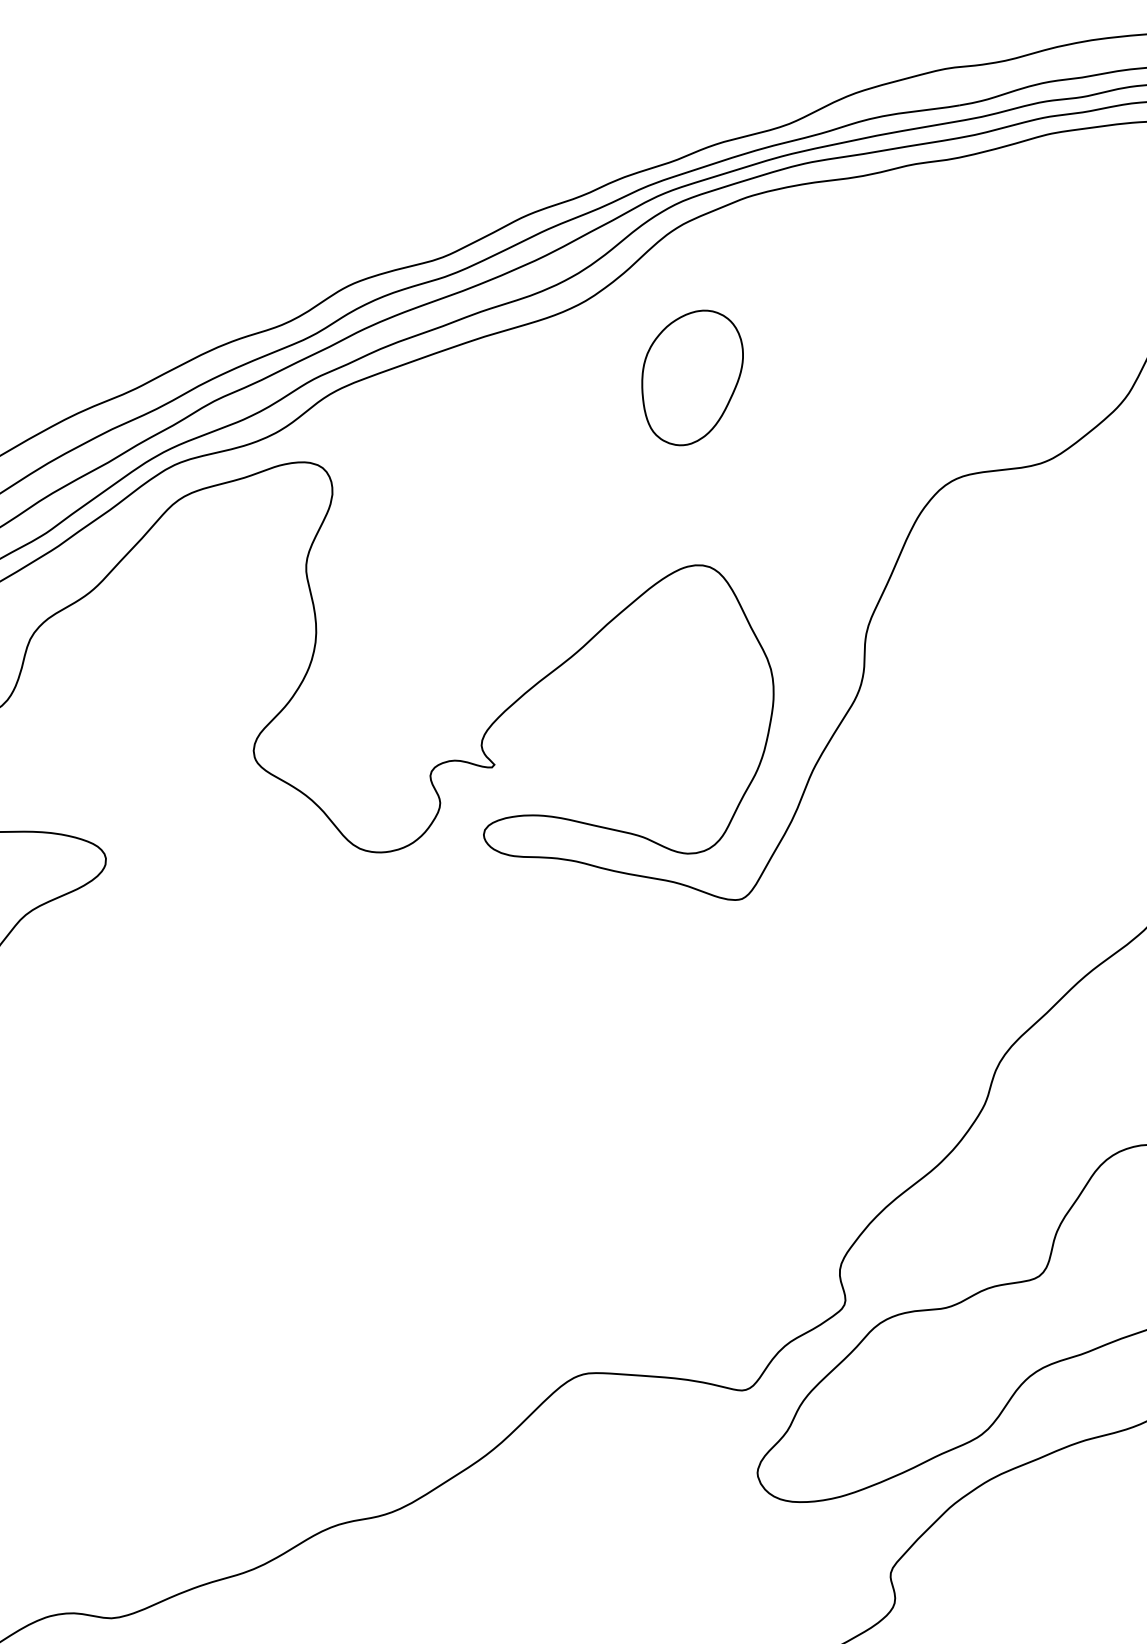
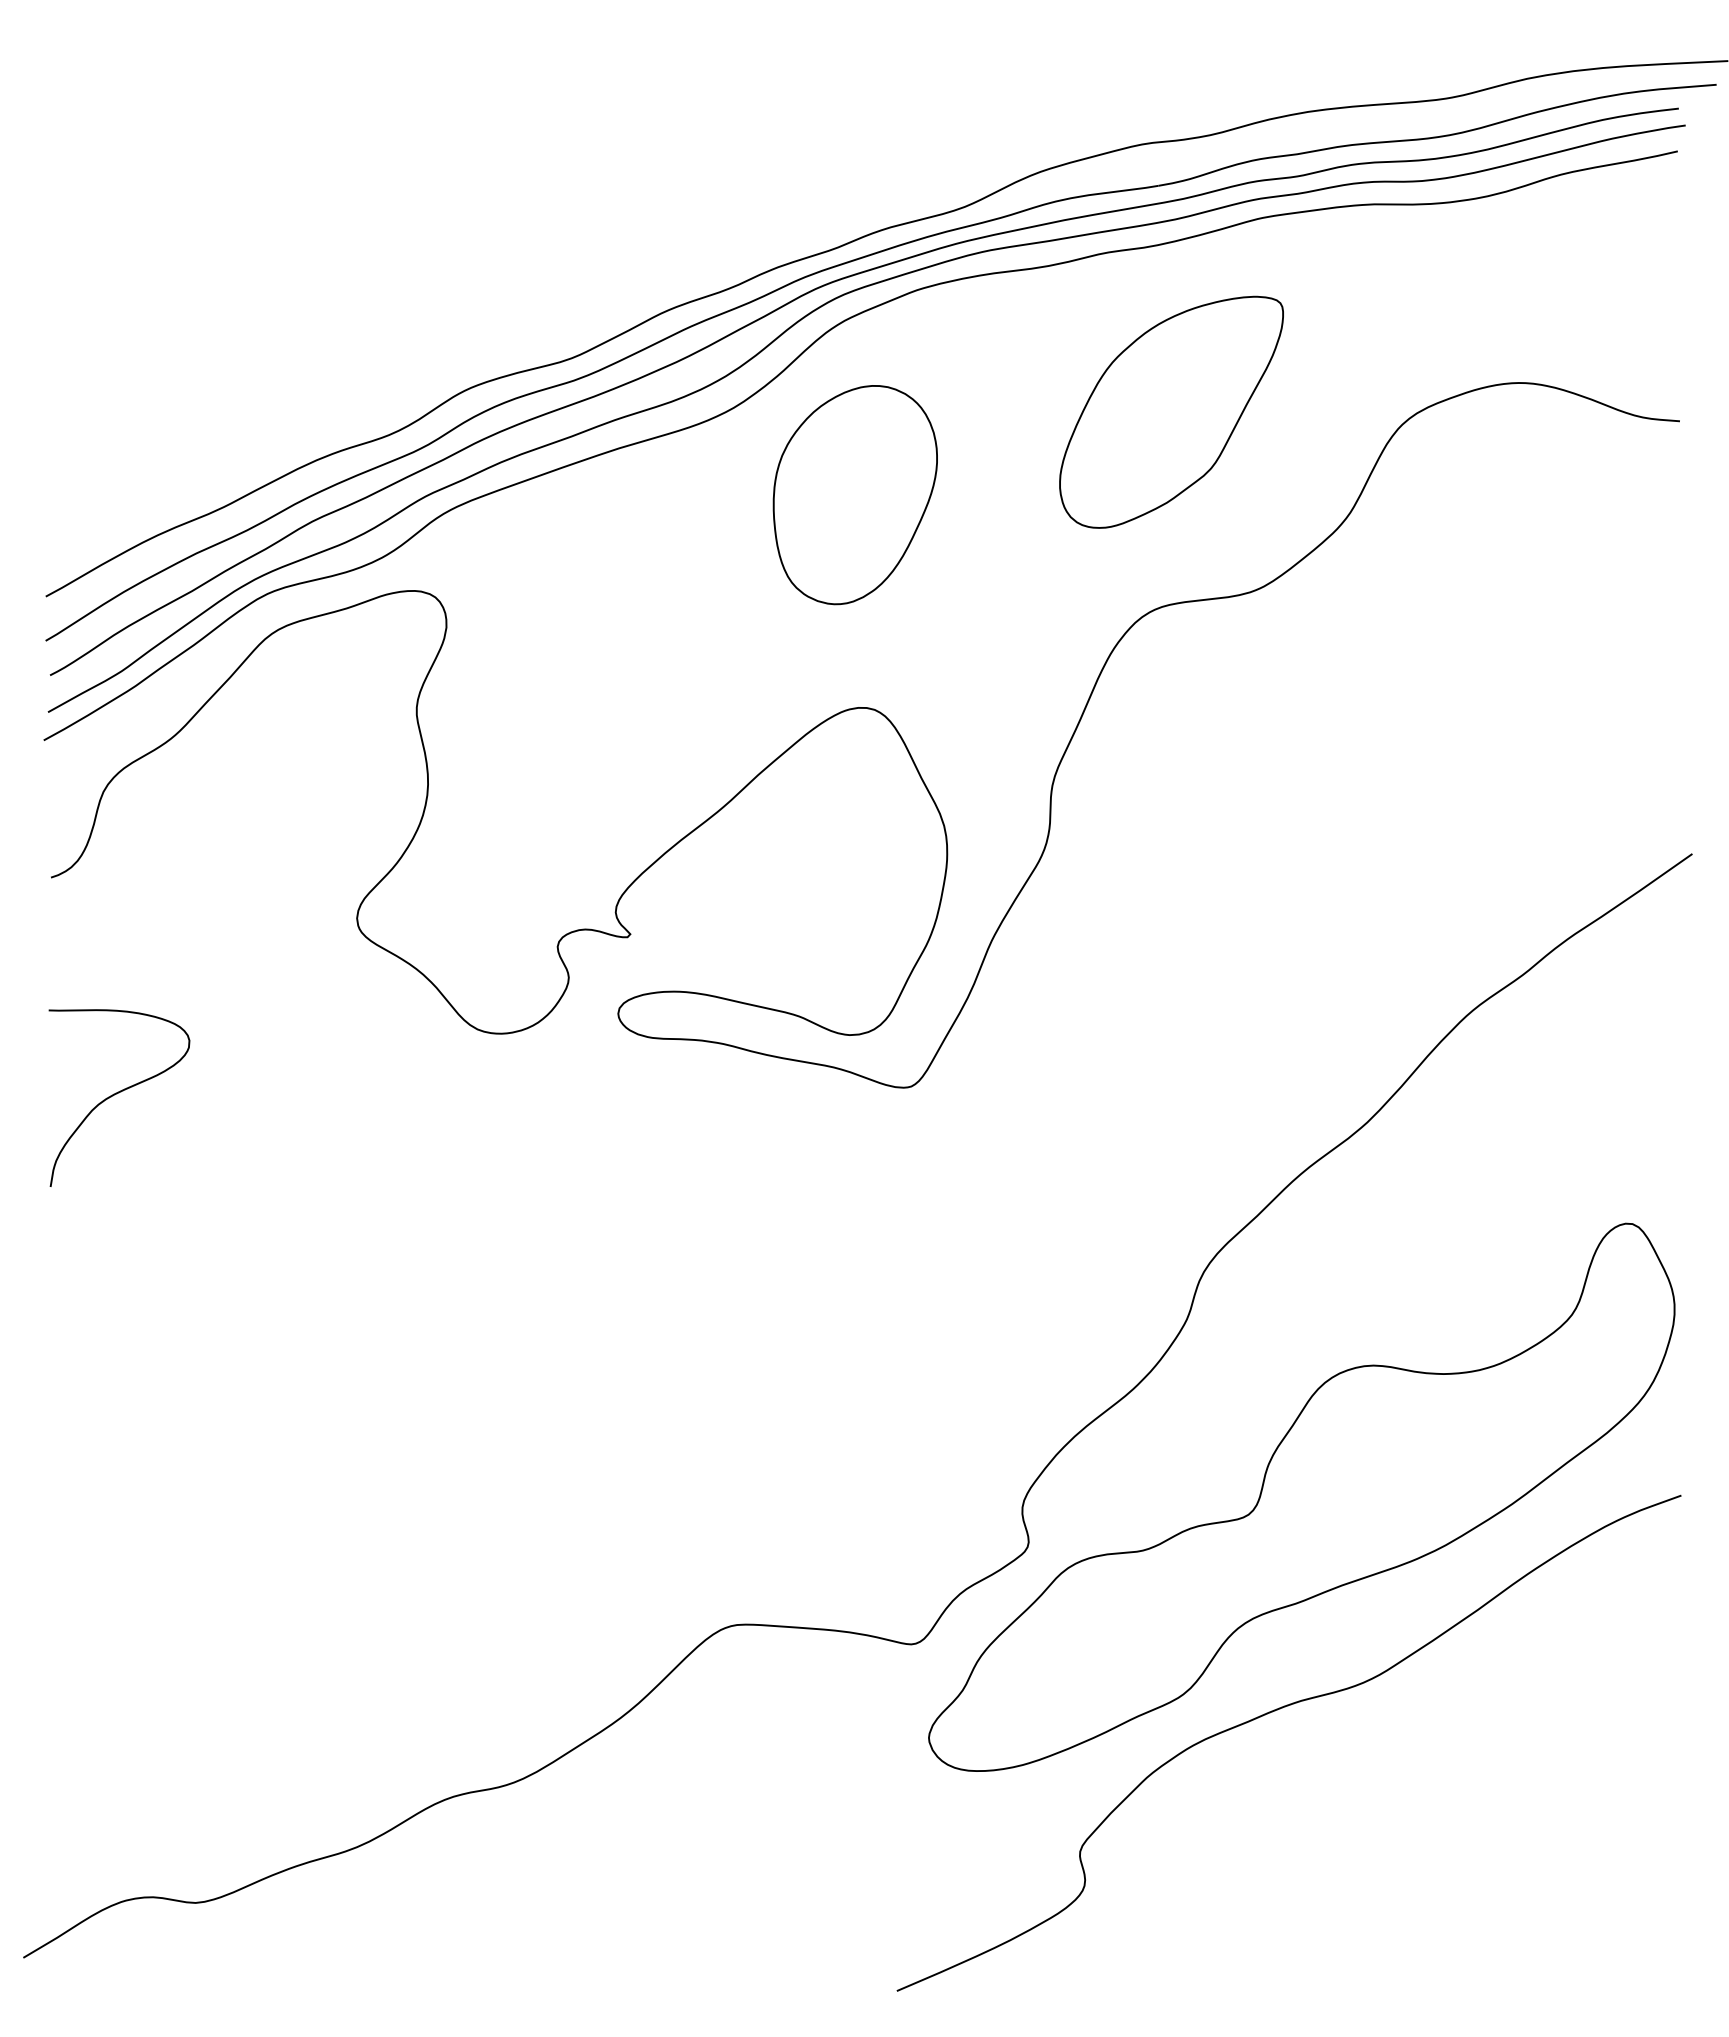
part: (971, 304) -> (1171, 411), added
part: (691, 378) -> (854, 495), size x1.43

